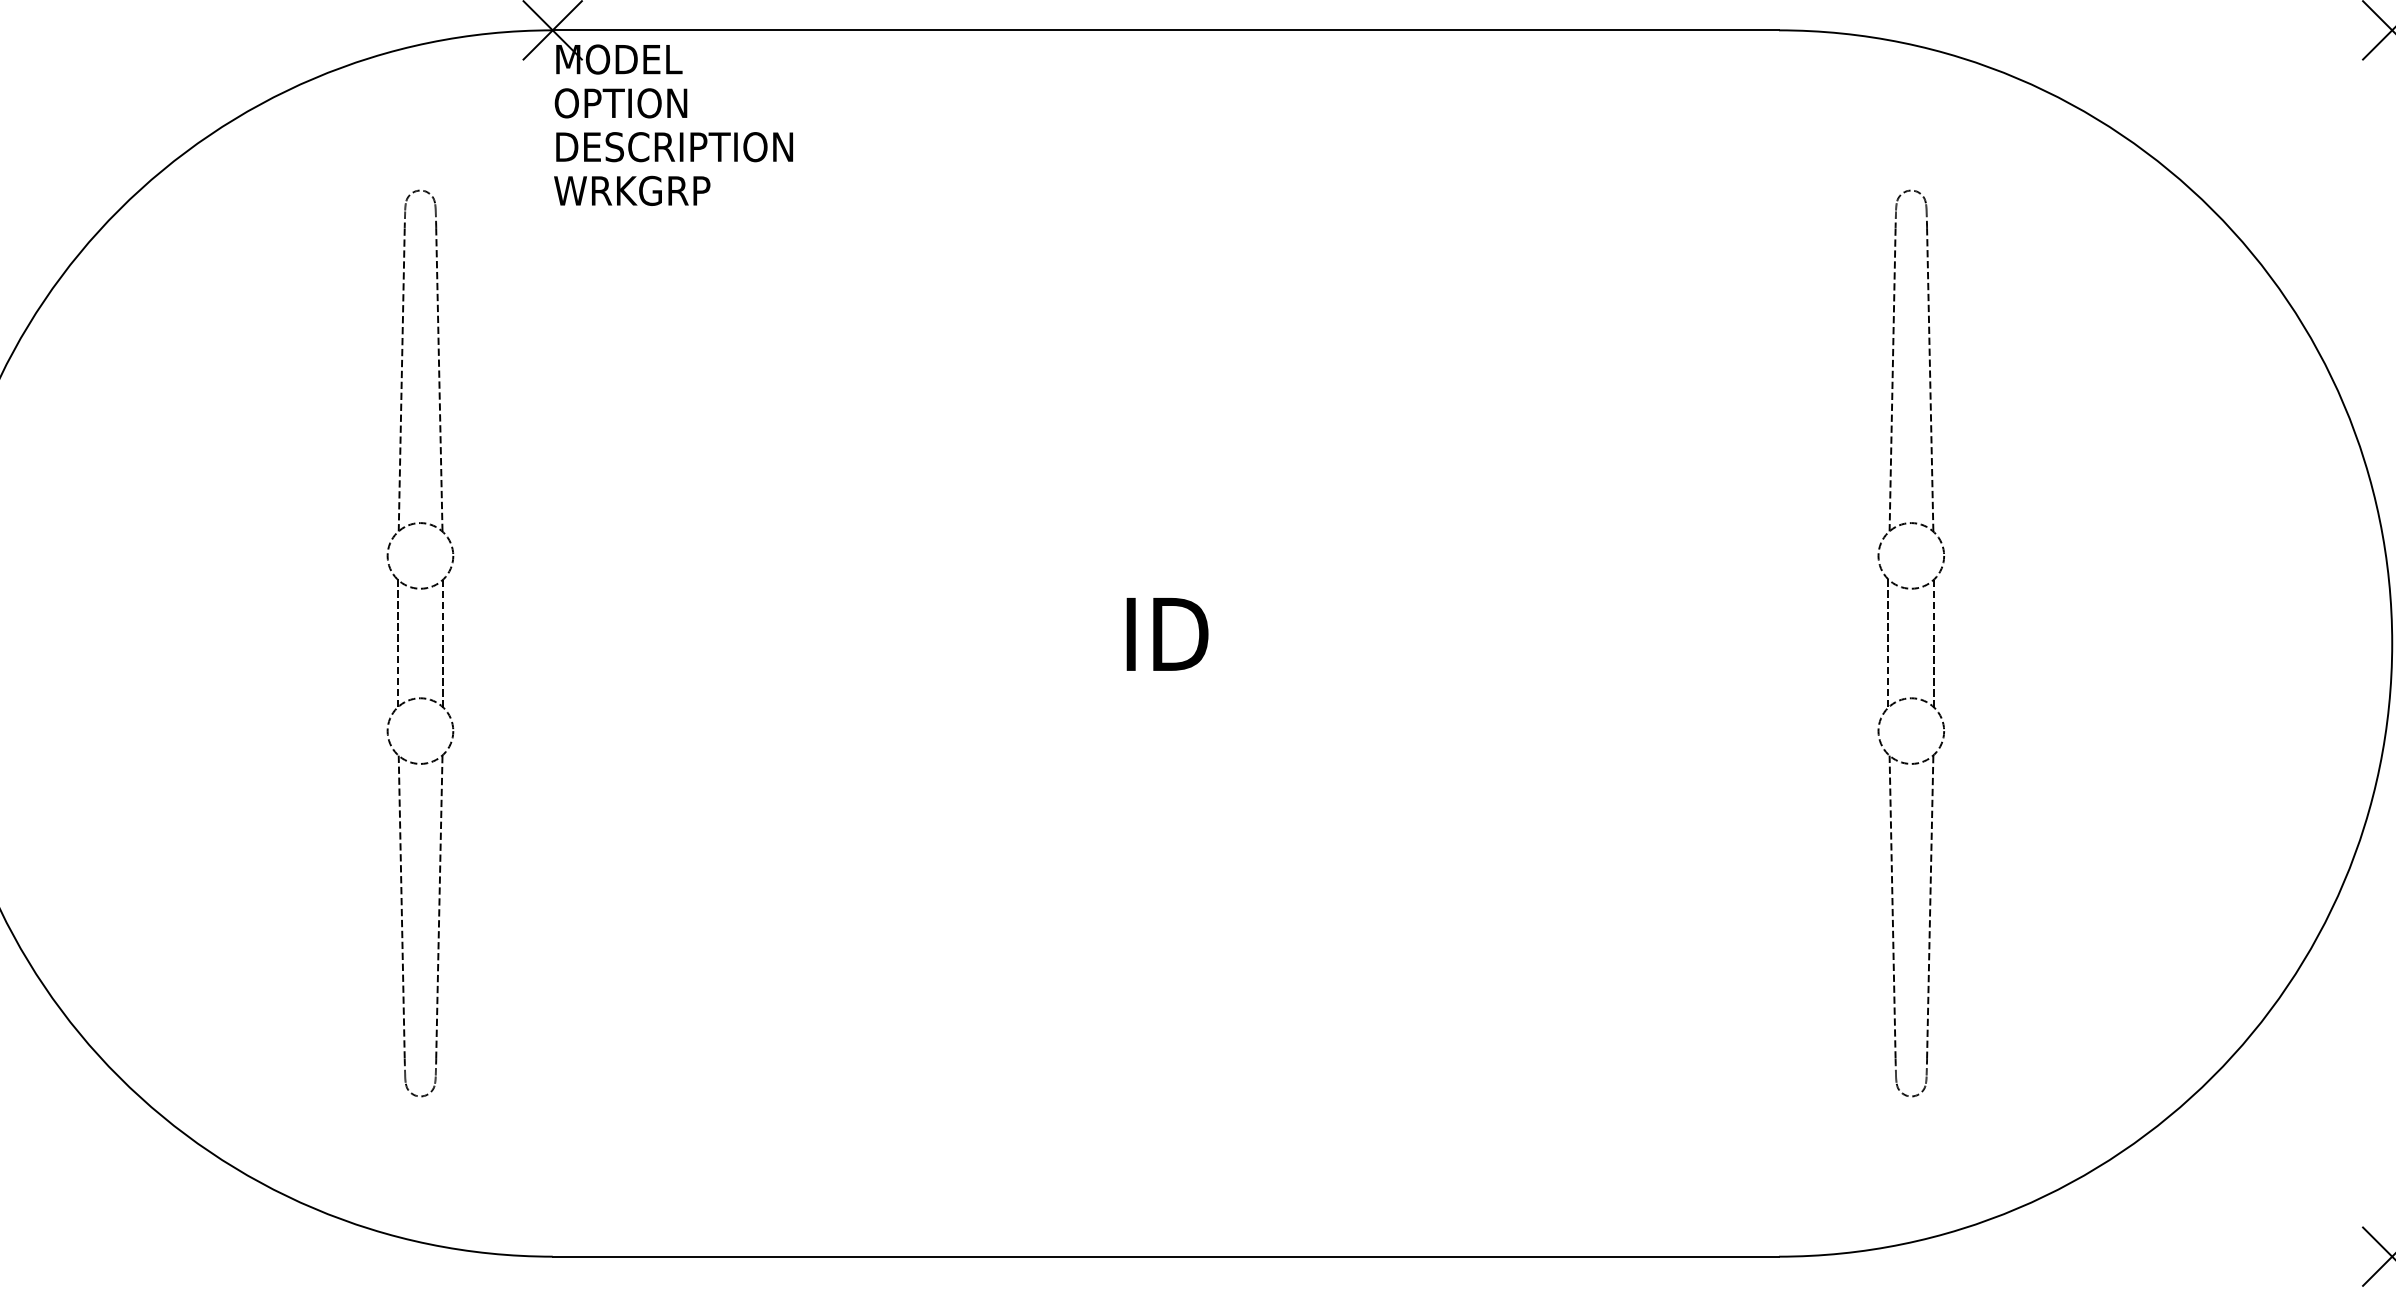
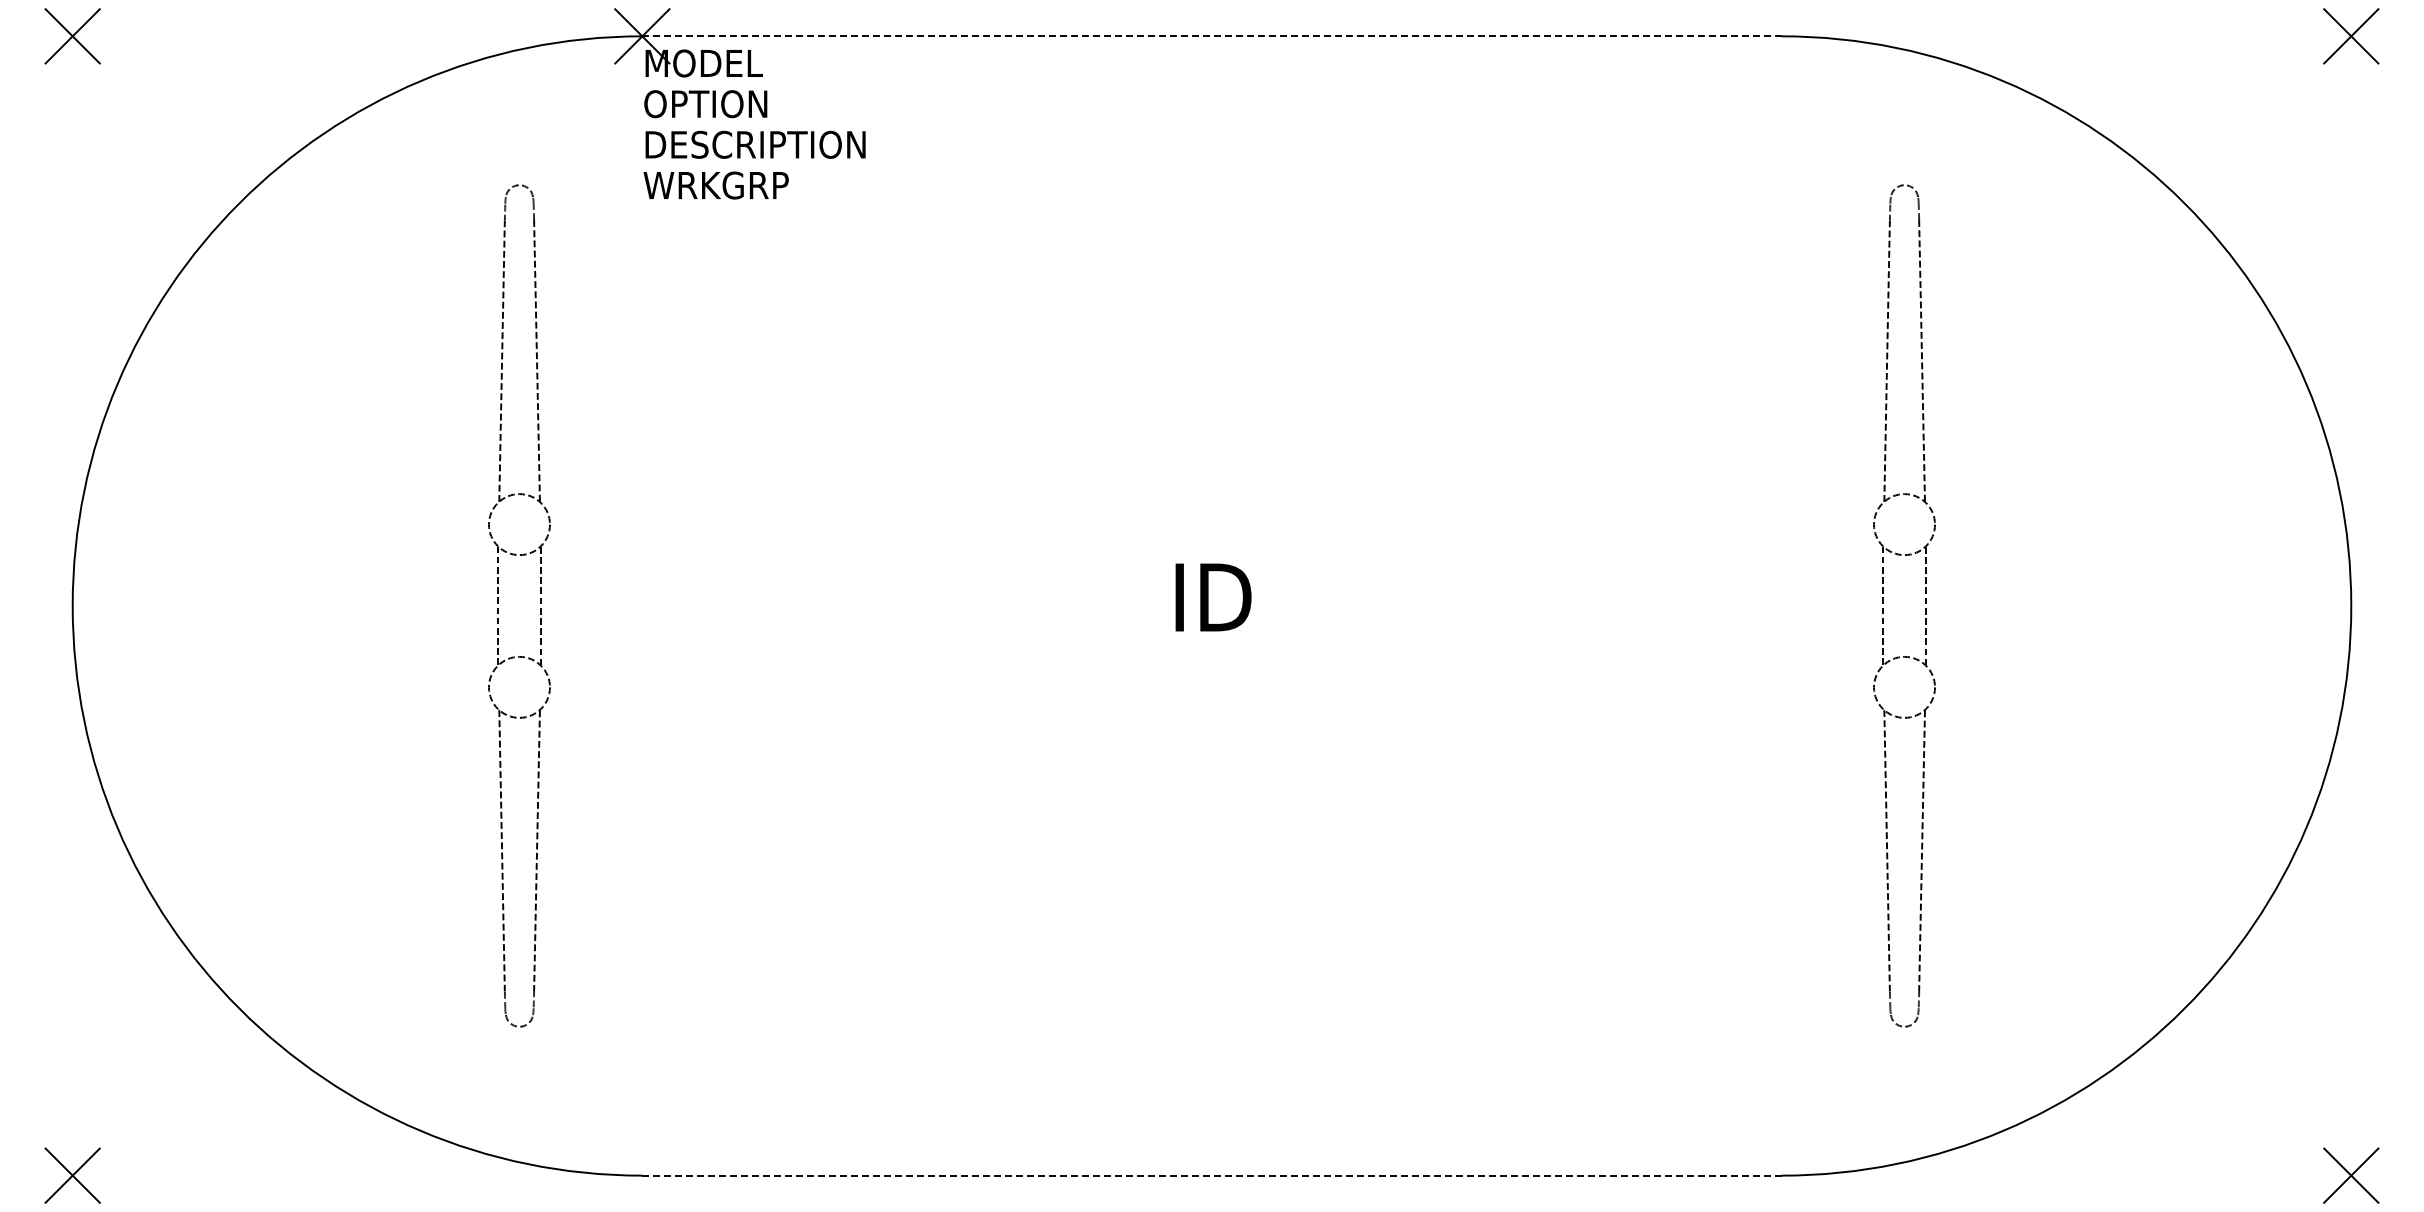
line: (1166, 30) -> (1212, 36), solid -> dashed
line: (1166, 1256) -> (1212, 1175), solid -> dashed

